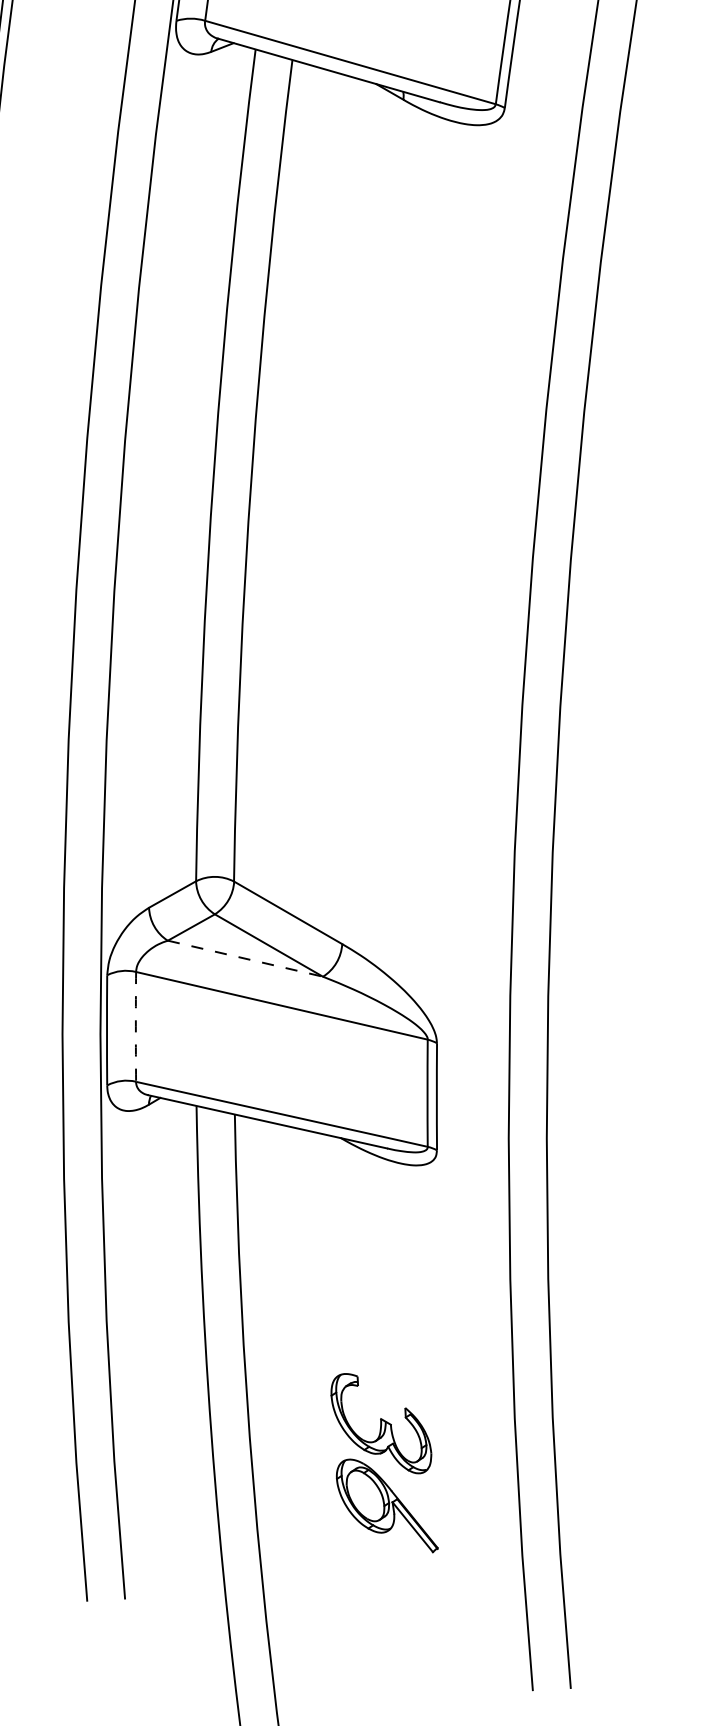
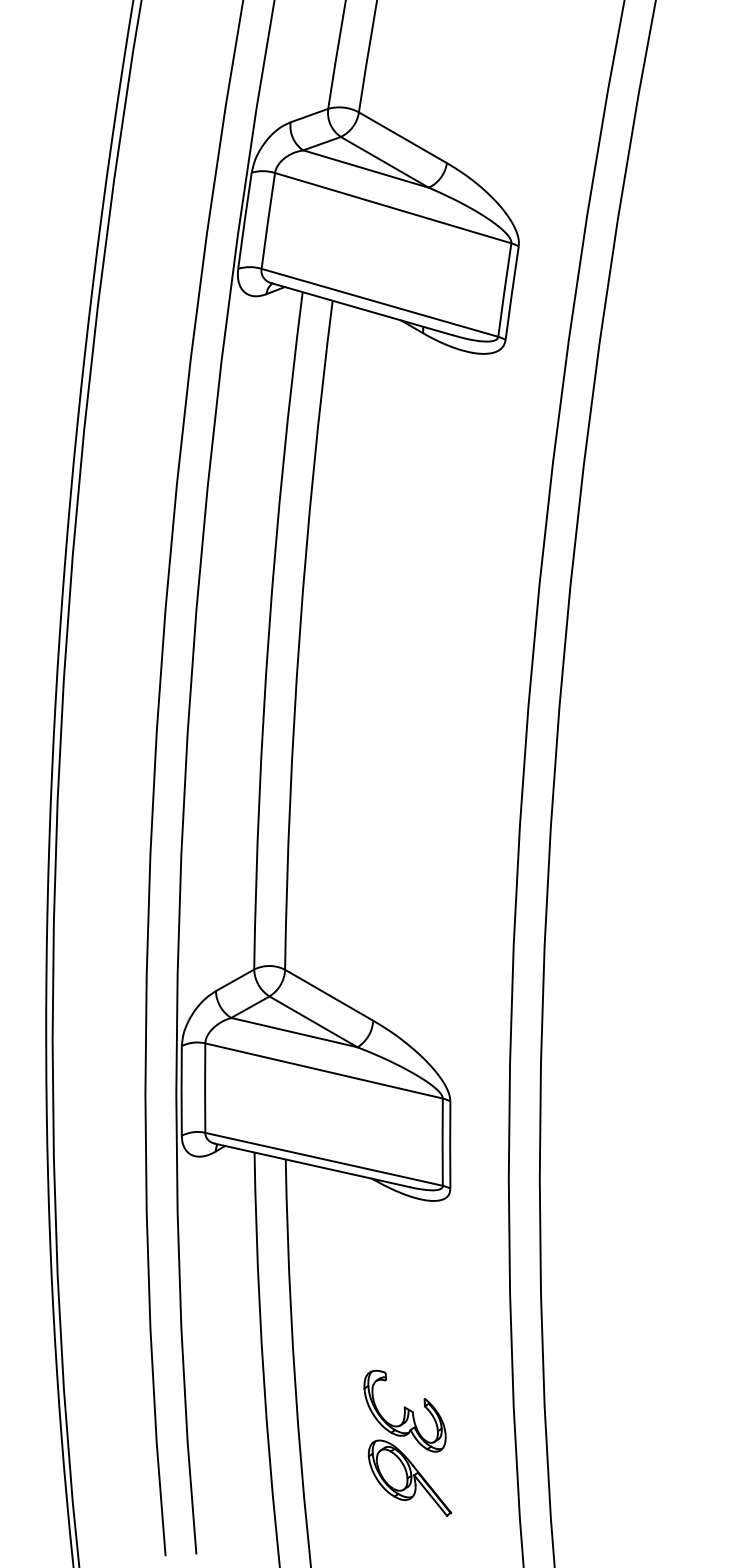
line: (245, 958) -> (294, 1032), dashed -> solid
arc: (136, 1027) -> (205, 1088), dashed -> solid

